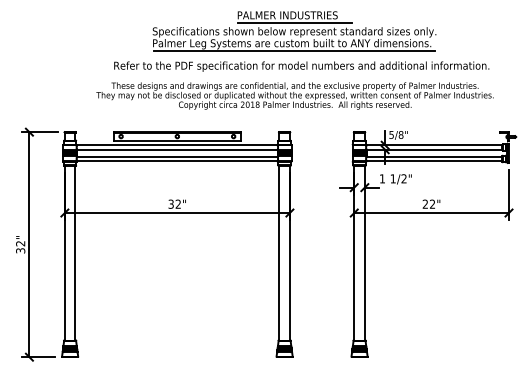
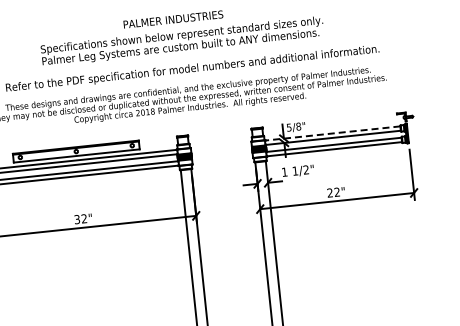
line: (294, 23) -> (180, 26), removed
line: (293, 51) -> (182, 54), removed
line: (434, 145) -> (332, 133), solid -> dashed

